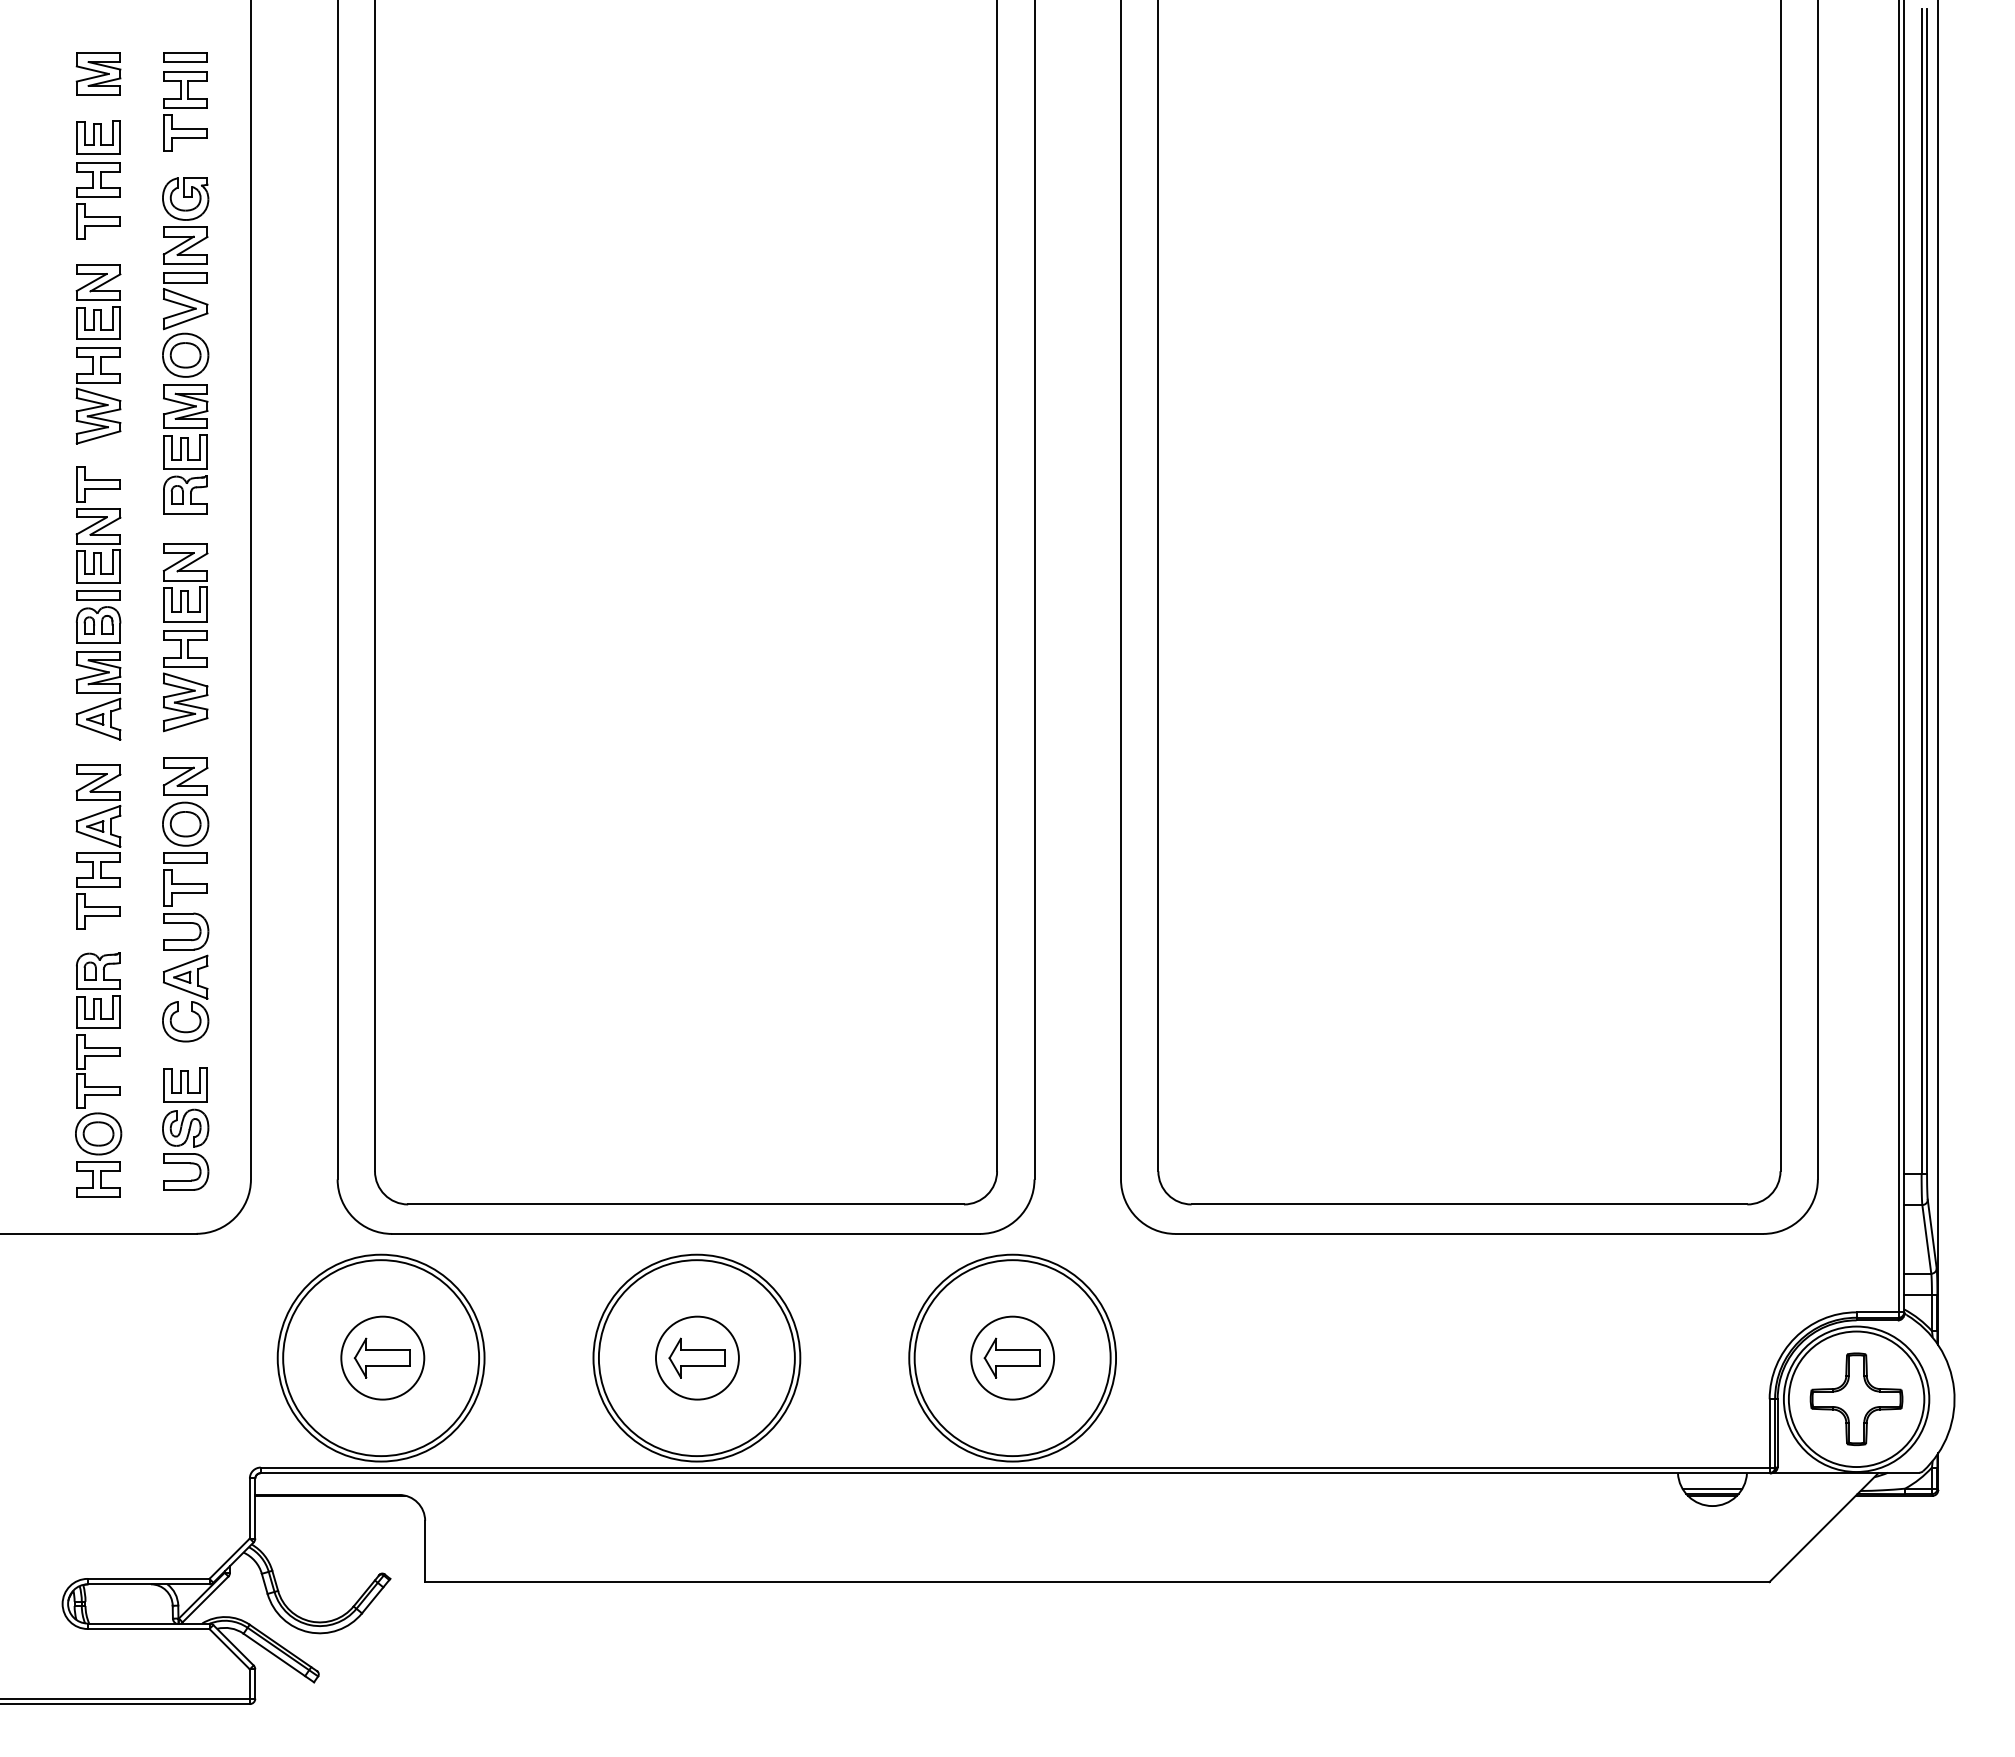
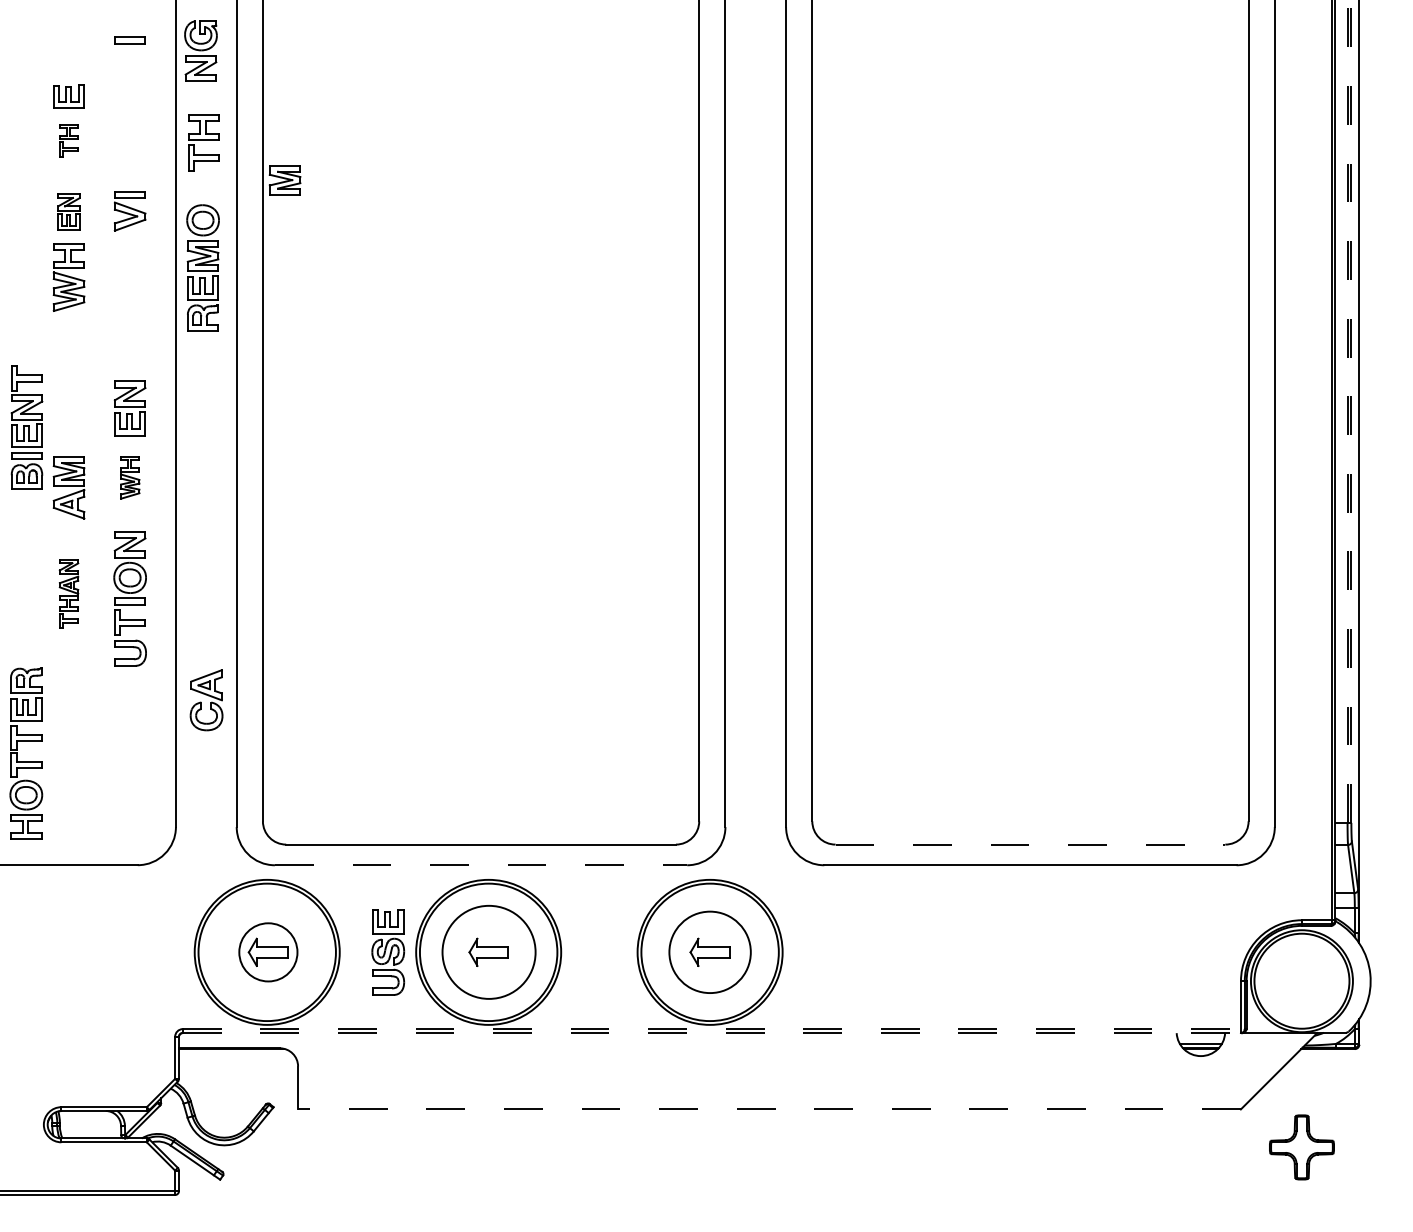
part: (98, 73) -> (285, 179), moved
part: (185, 111) -> (203, 142), moved
part: (98, 200) -> (69, 140), size x0.6
part: (185, 220) -> (200, 50), moved
part: (98, 301) -> (69, 211), size x0.7
part: (185, 423) -> (202, 268), moved
part: (98, 554) -> (26, 427), moved
line: (1921, 590) -> (1347, 414), solid -> dashed
line: (1927, 590) -> (1351, 414), solid -> dashed
part: (185, 681) -> (130, 477), size x0.6
part: (98, 846) -> (69, 593), size x0.6
part: (187, 992) -> (207, 695), moved
part: (98, 1086) -> (26, 761), moved
part: (185, 1128) -> (388, 951), moved
line: (1469, 1204) -> (1030, 844), solid -> dashed
line: (686, 1233) -> (481, 864), solid -> dashed
circle: (696, 1357) -> (488, 951), size x1.6
circle: (1012, 1357) -> (710, 951), size x1.4
part: (1856, 1398) -> (1301, 1146), moved
line: (1018, 1467) -> (714, 1029), solid -> dashed
line: (1015, 1473) -> (712, 1033), solid -> dashed
line: (1096, 1582) -> (768, 1109), solid -> dashed

